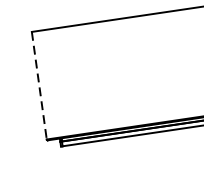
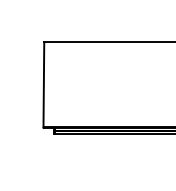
line: (38, 85) -> (43, 84), dashed -> solid

